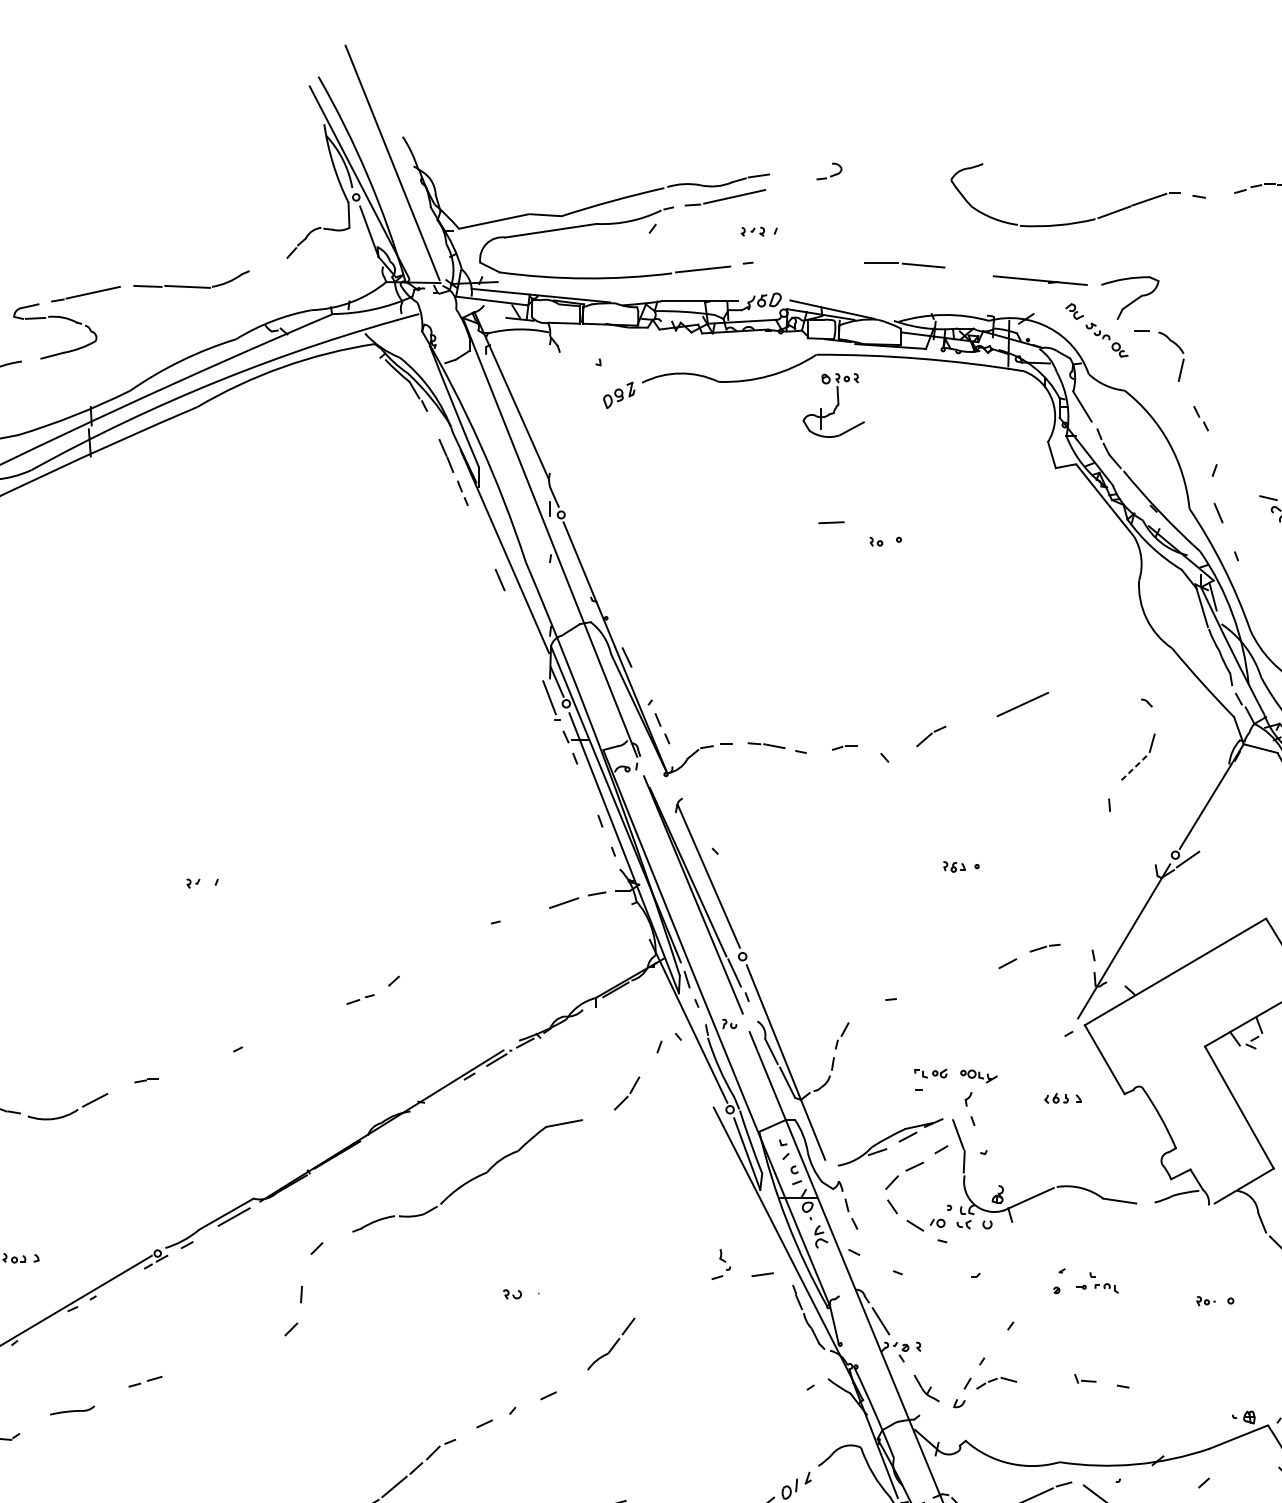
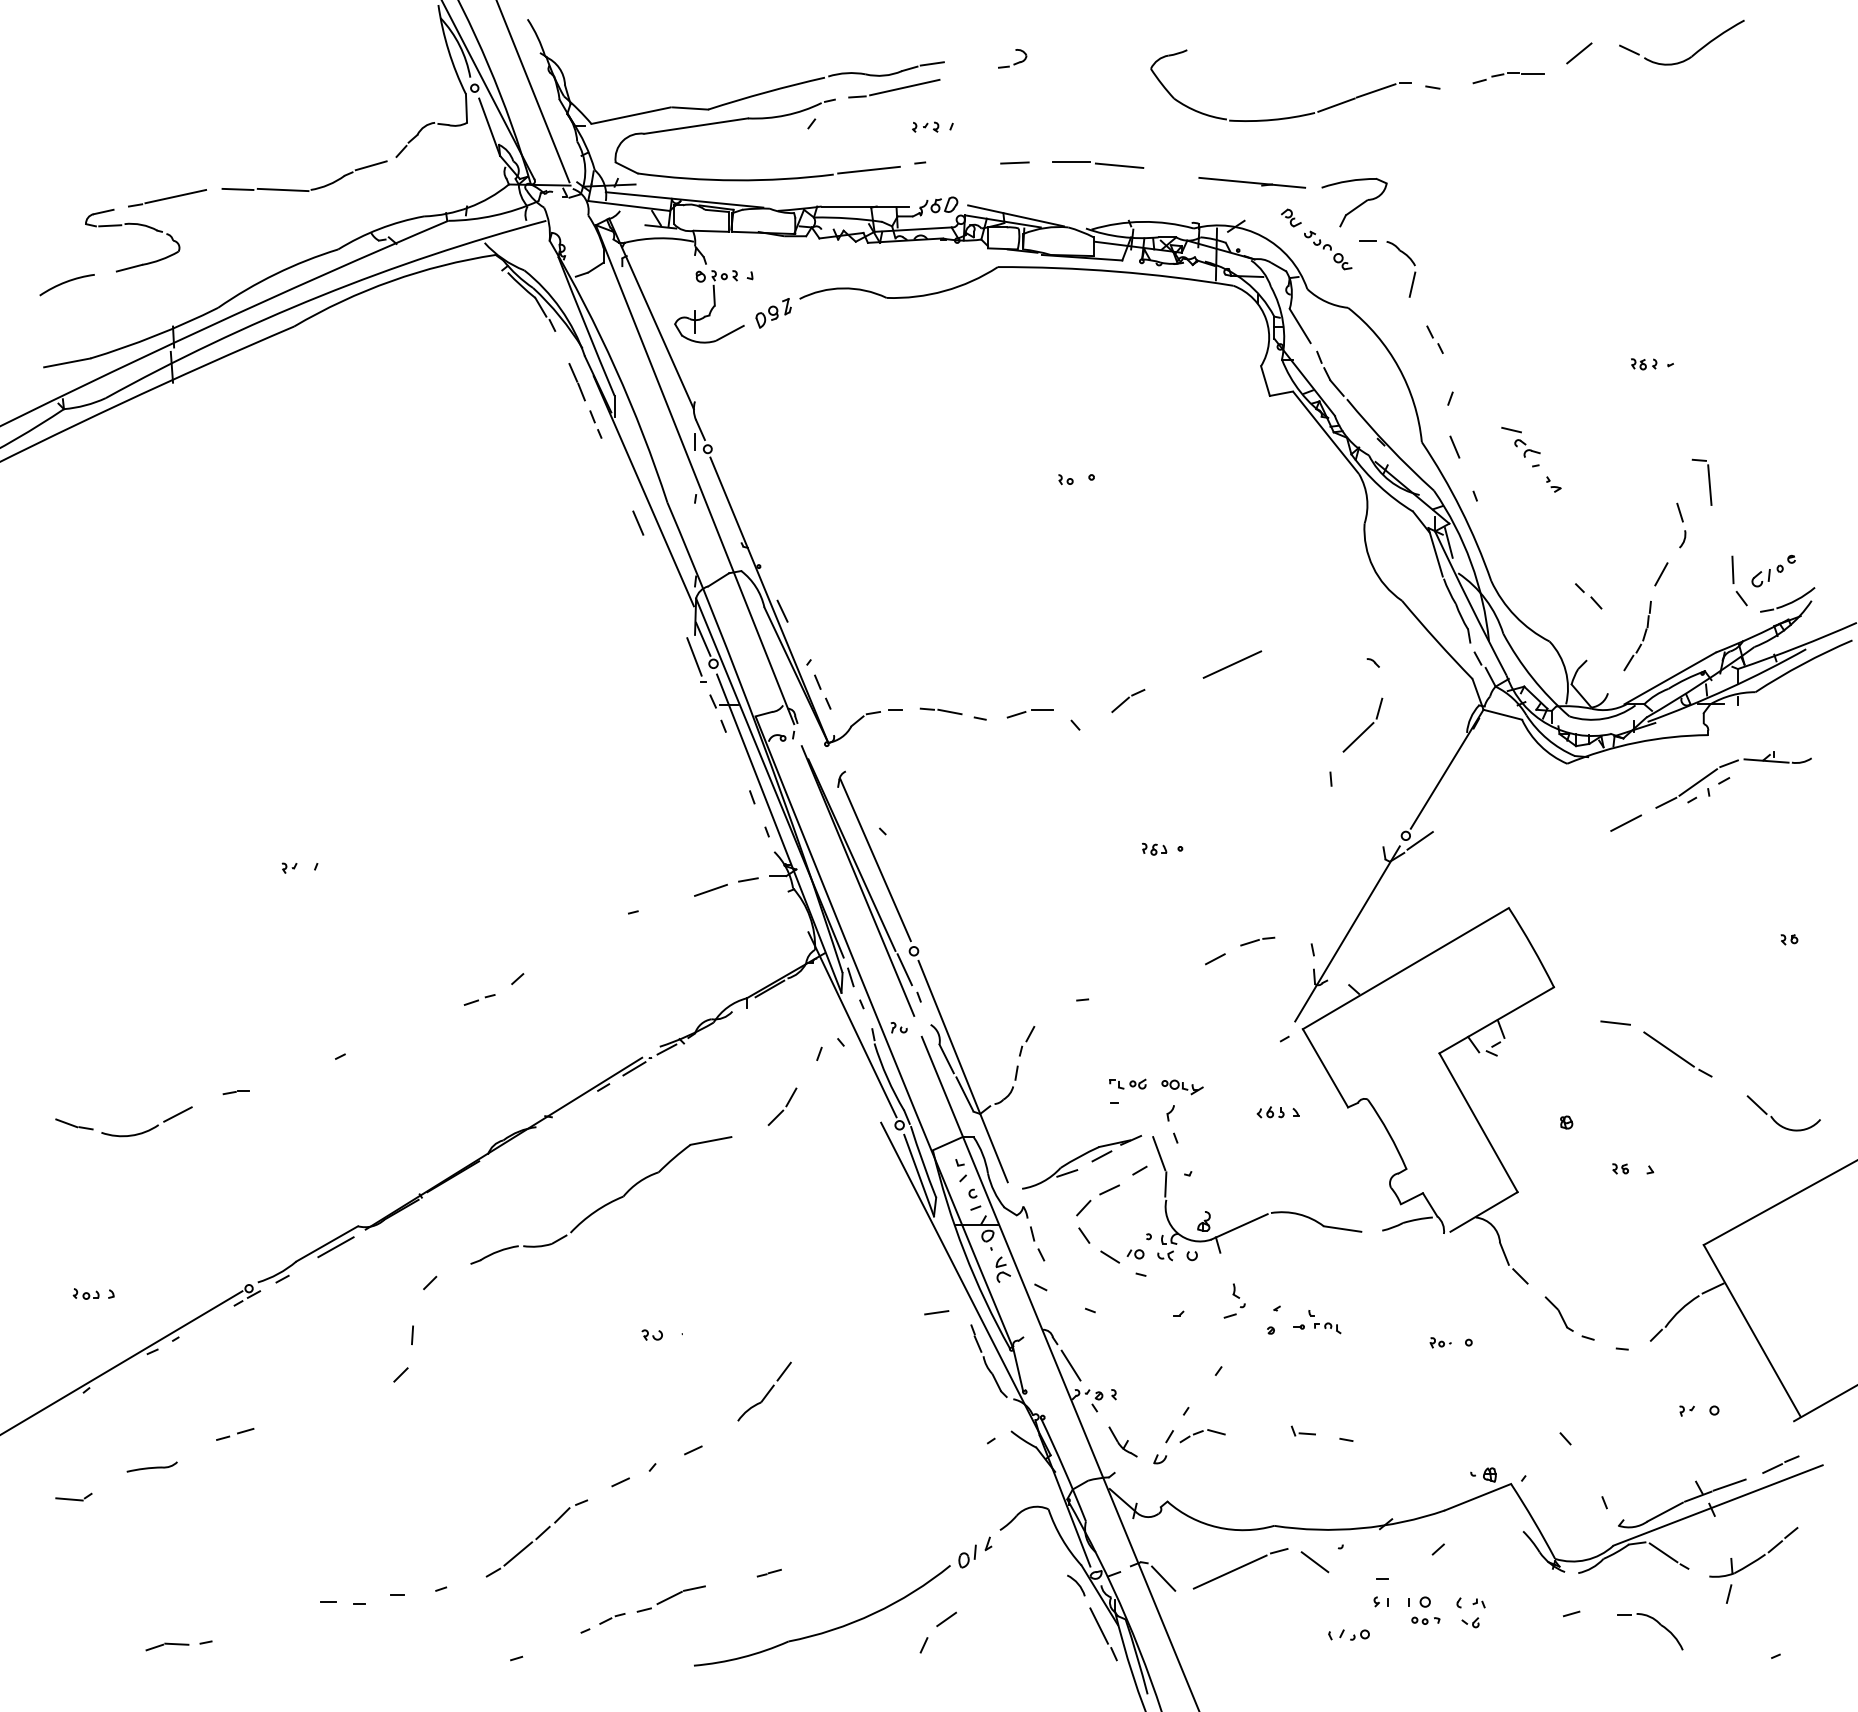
line: (264, 265) -> (370, 165), added
part: (833, 405) -> (709, 306), moved
line: (831, 522) -> (1014, 162), moved
part: (844, 747) -> (1029, 713), size x1.67
line: (1133, 768) -> (1358, 737), dashed -> solid
part: (721, 1263) -> (1234, 1300), moved

